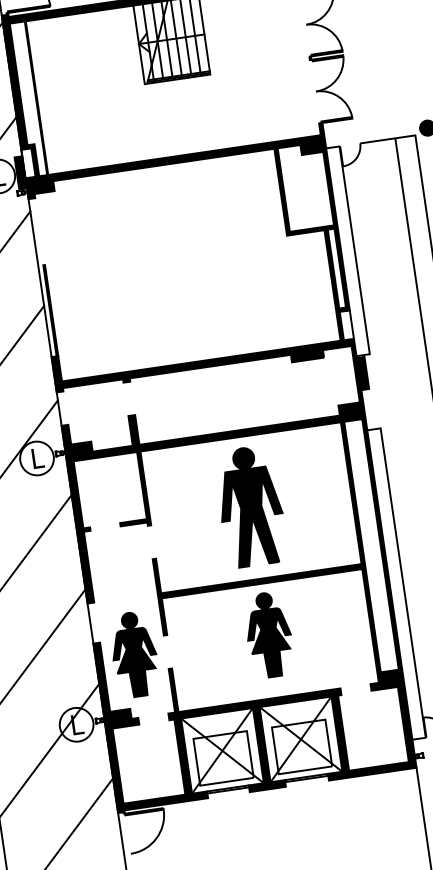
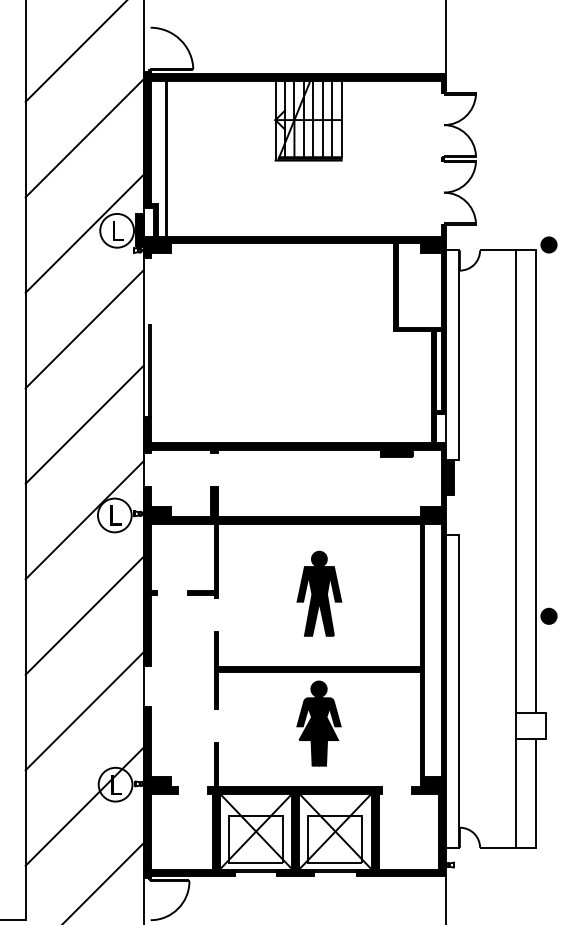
part: (250, 506) -> (319, 593), size x0.71
part: (134, 654) -> (182, 723), removed

